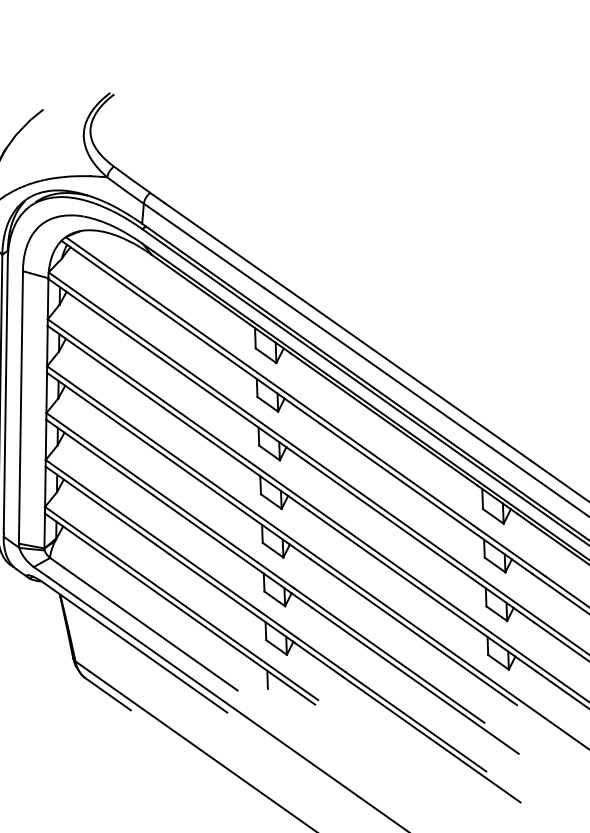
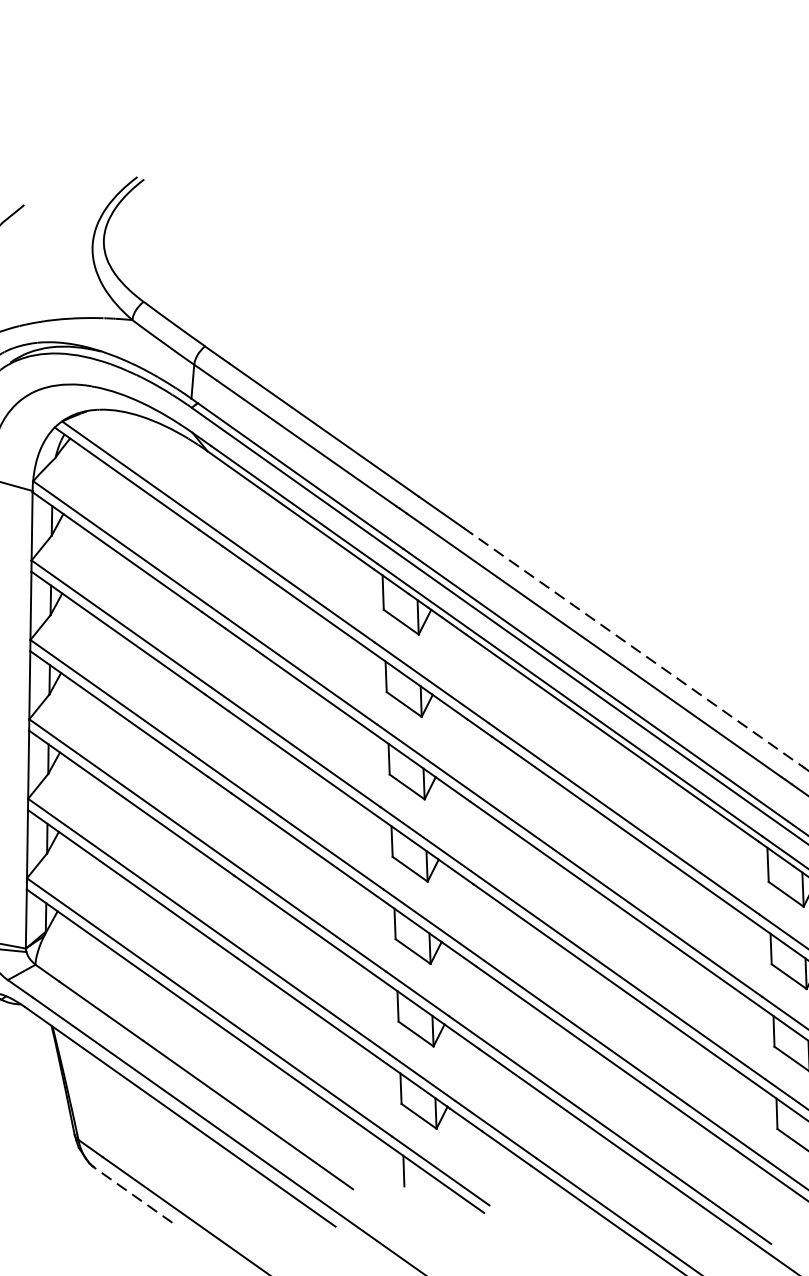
line: (403, 370) -> (634, 647), solid -> dashed
line: (107, 693) -> (132, 1194), solid -> dashed

